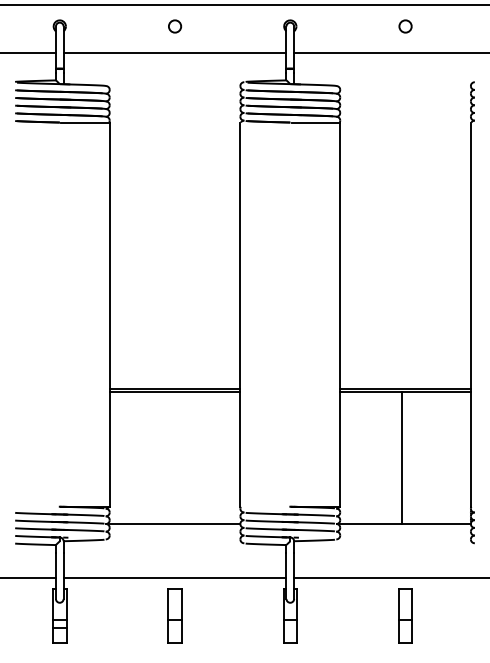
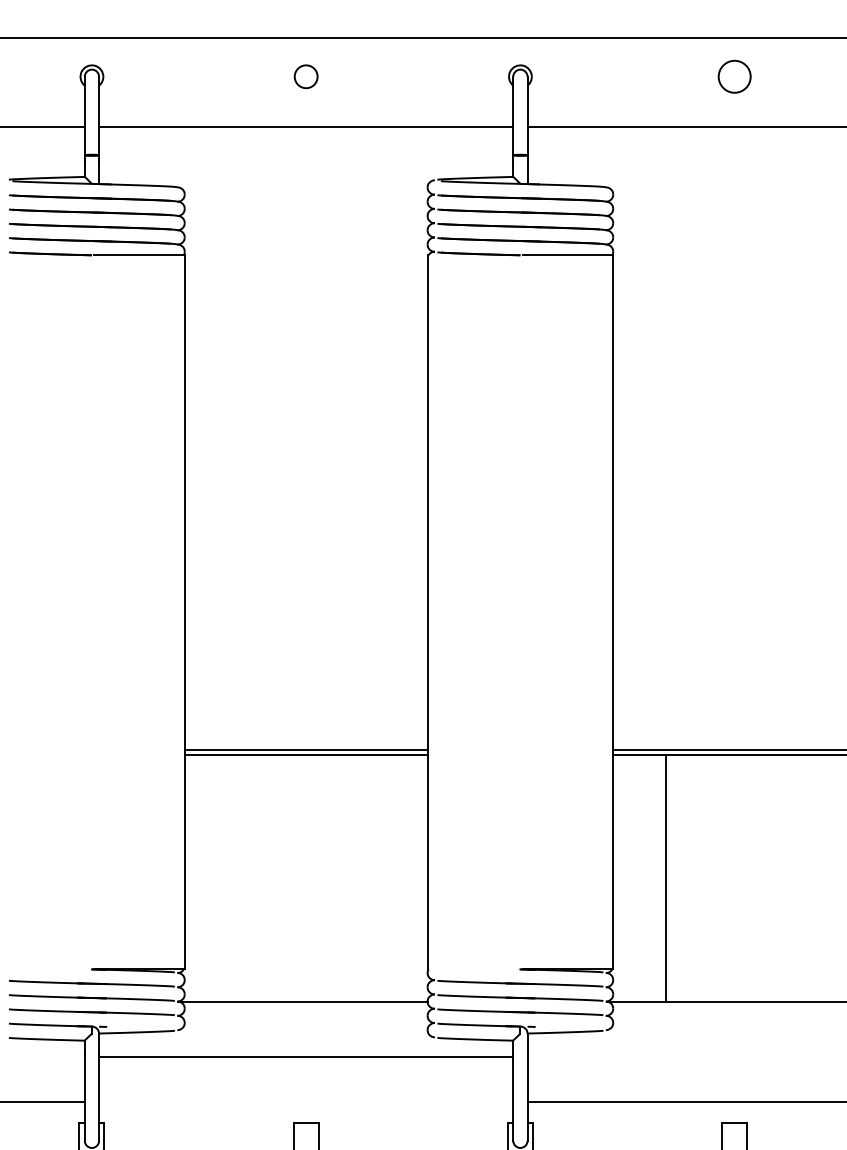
circle: (405, 26) -> (734, 76), size x1.4
line: (401, 457) -> (665, 877), moved
line: (174, 577) -> (305, 1056), moved

